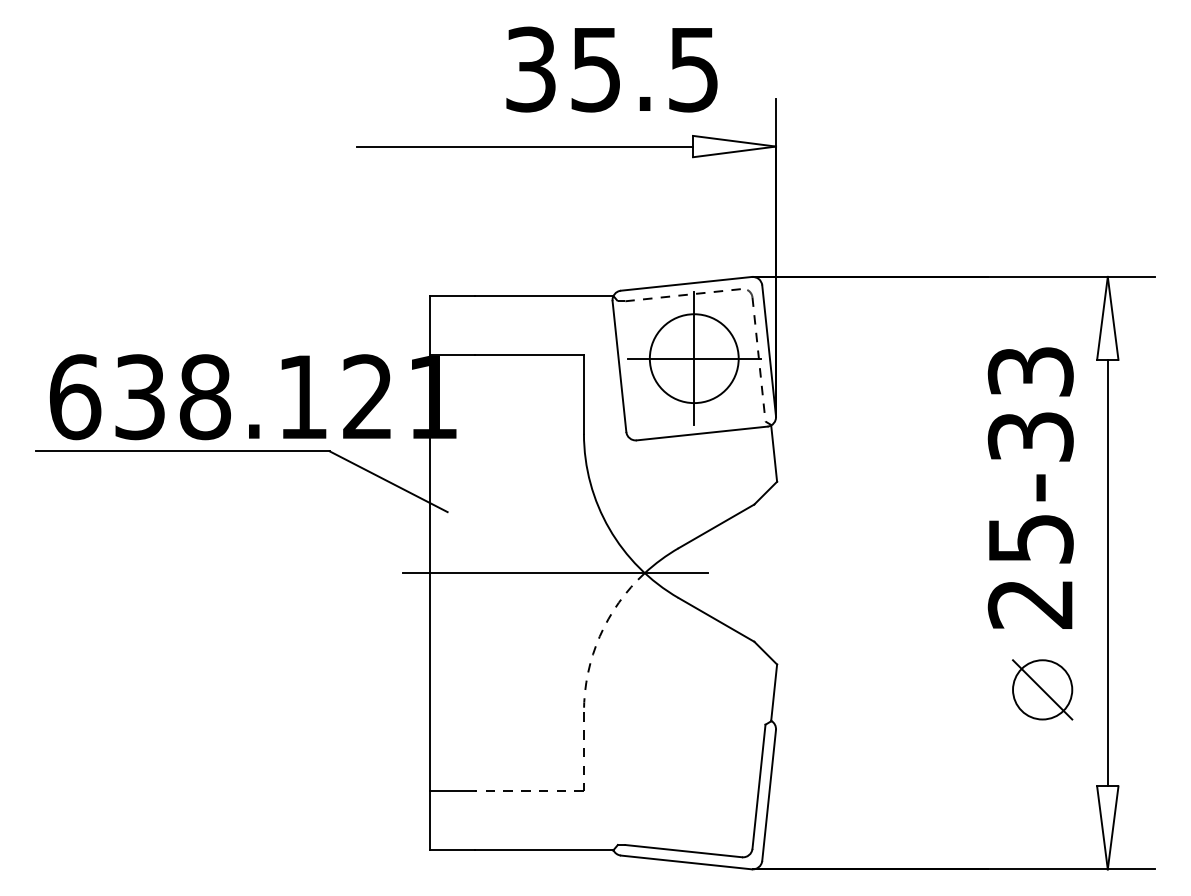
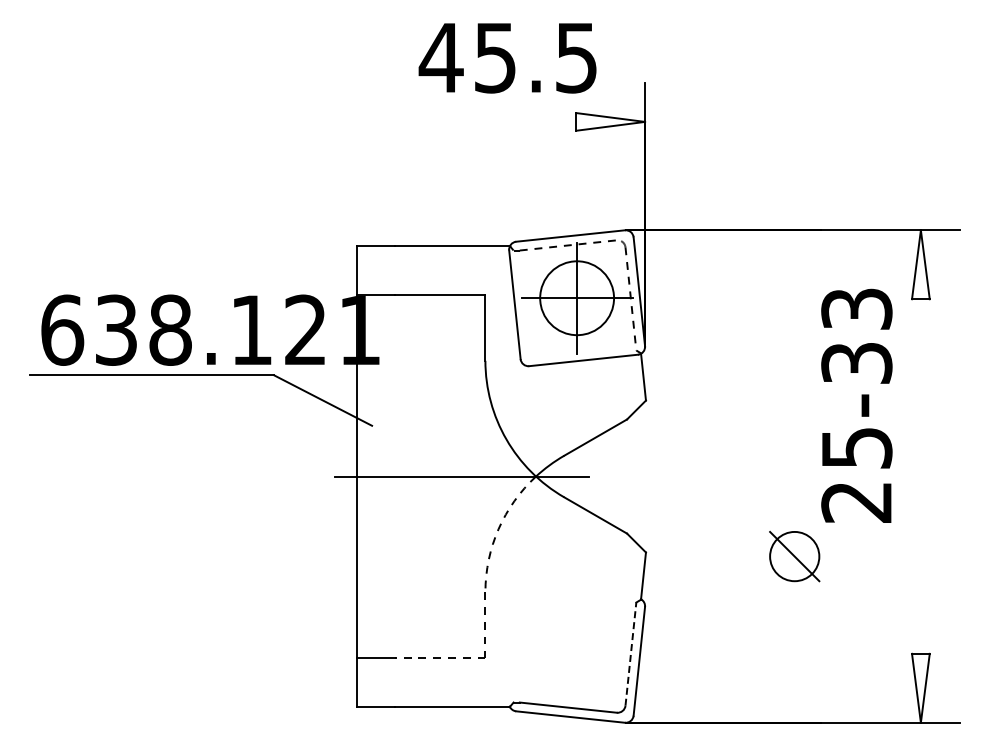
text: (529, 69) -> (440, 57), 35.5 -> 45.5
line: (525, 146) -> (436, 121), removed
line: (1107, 573) -> (920, 476), removed
part: (1042, 689) -> (794, 556), moved
line: (758, 787) -> (630, 654), solid -> dashed

